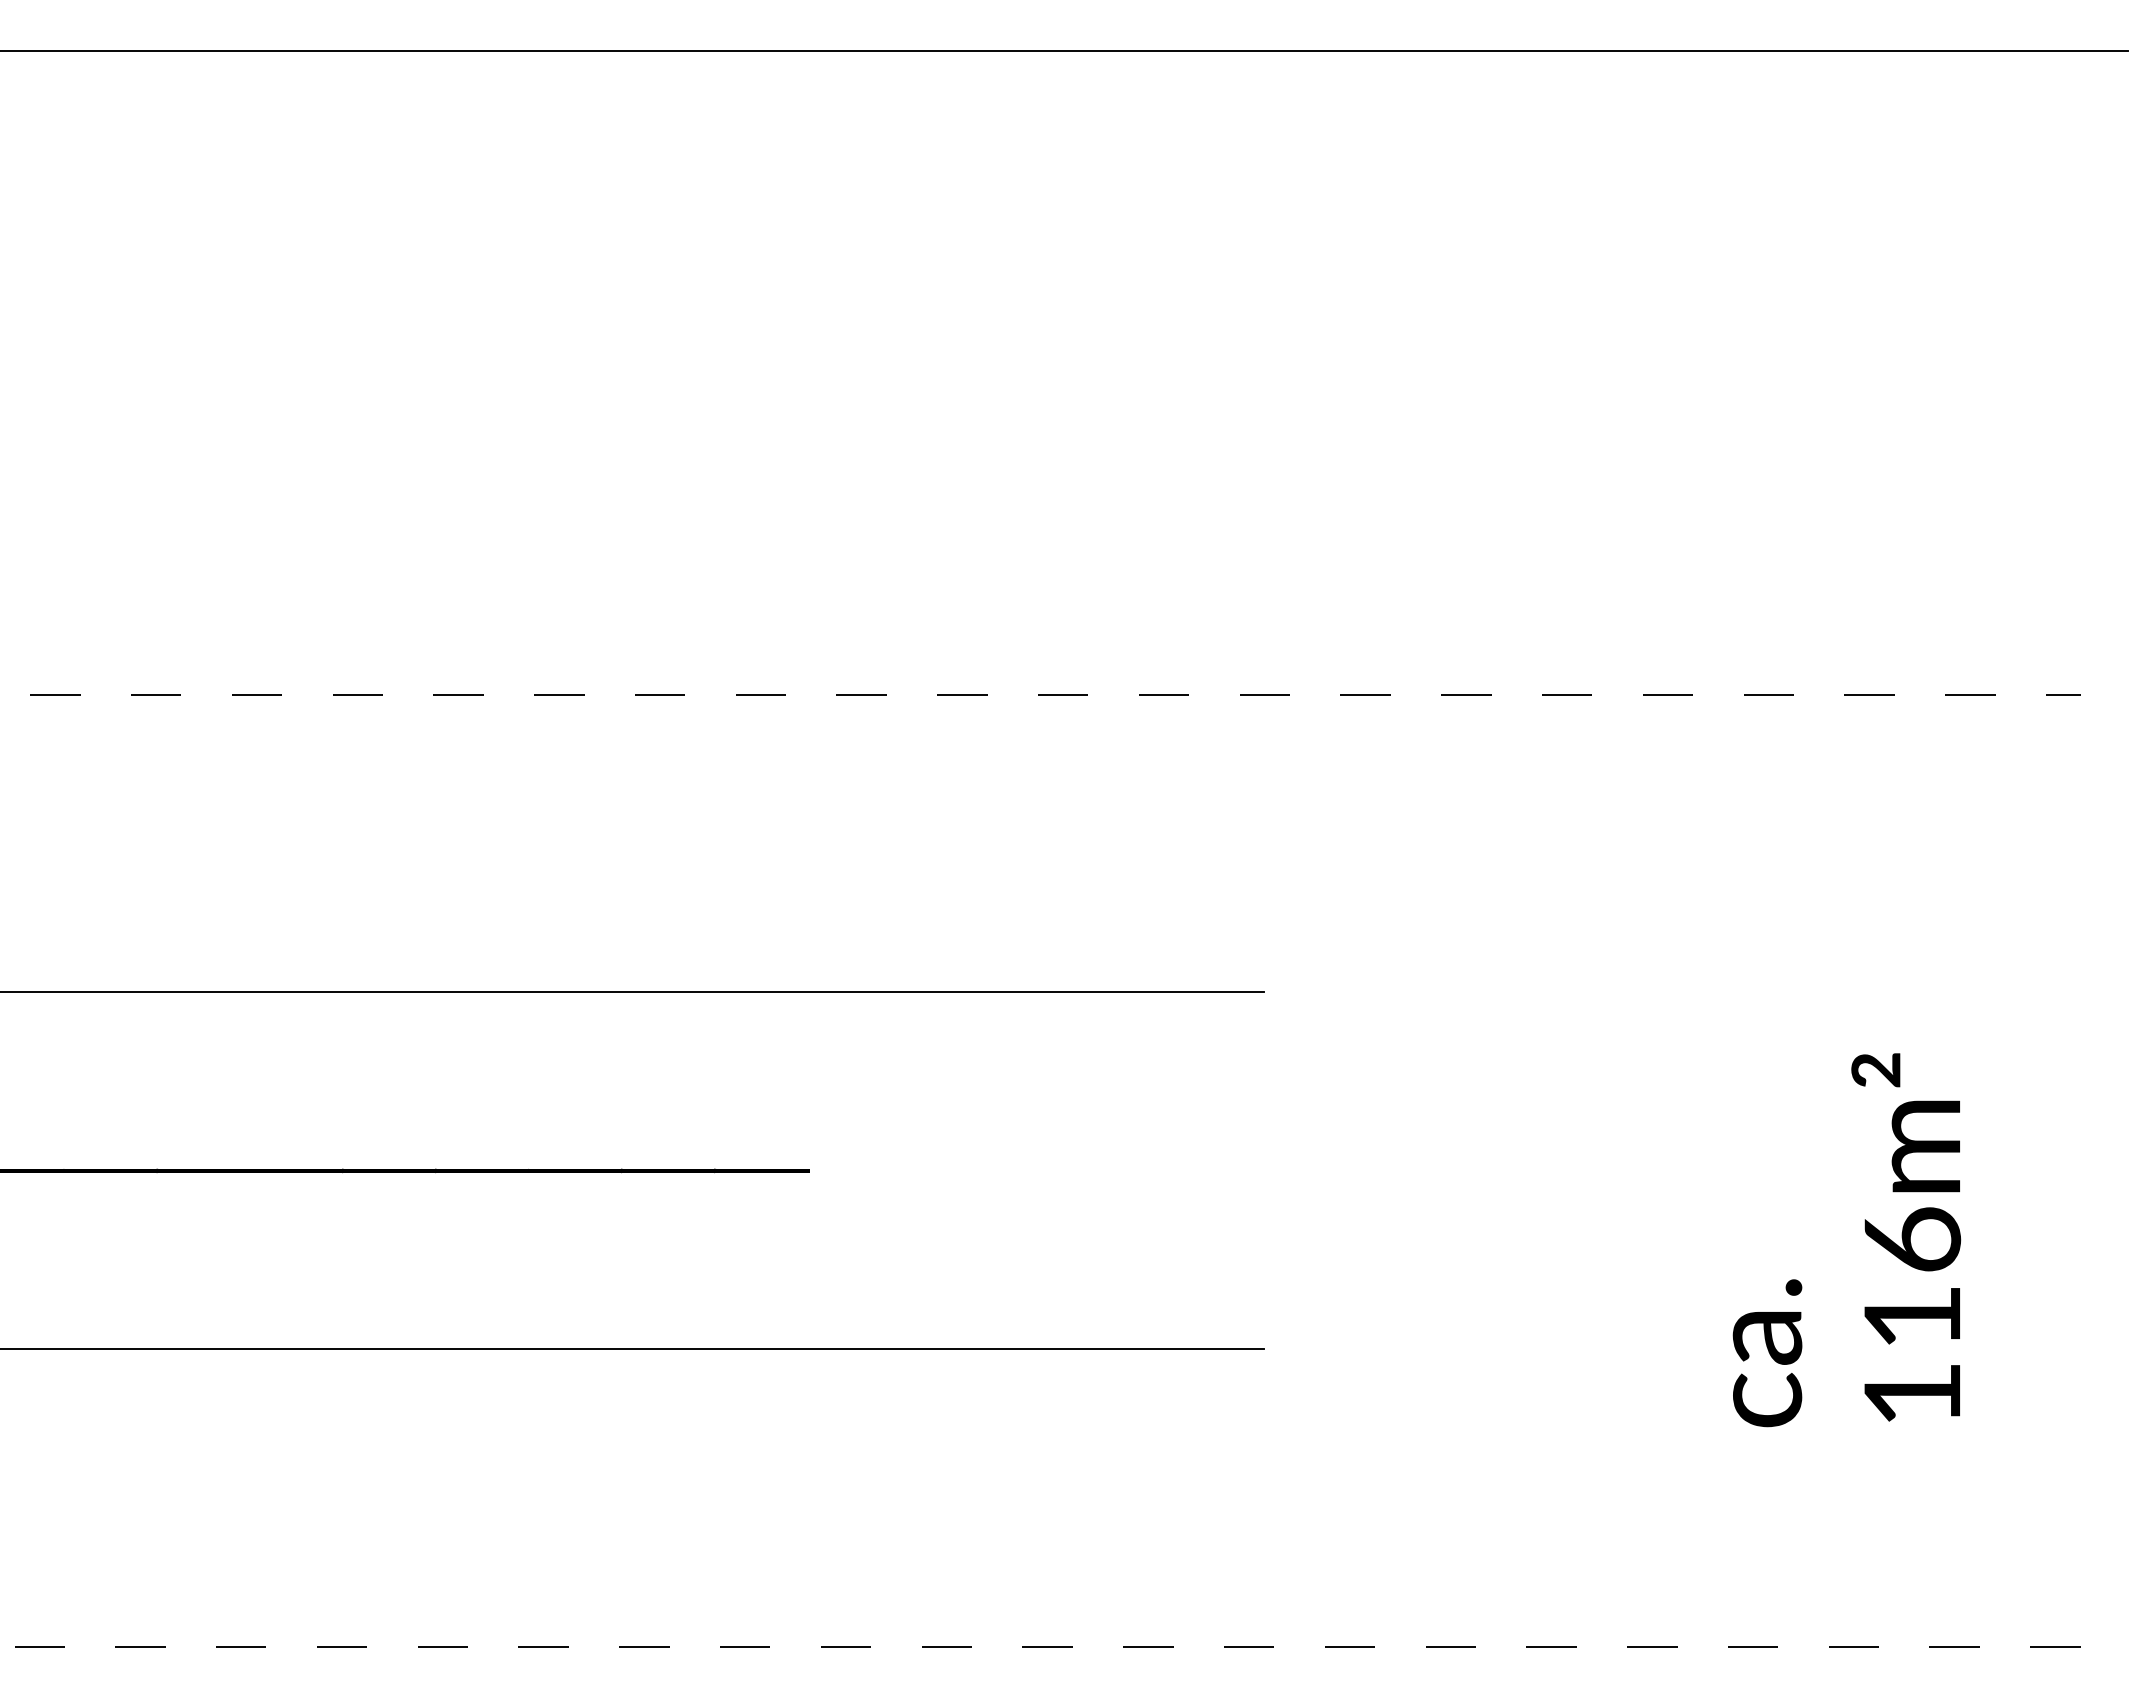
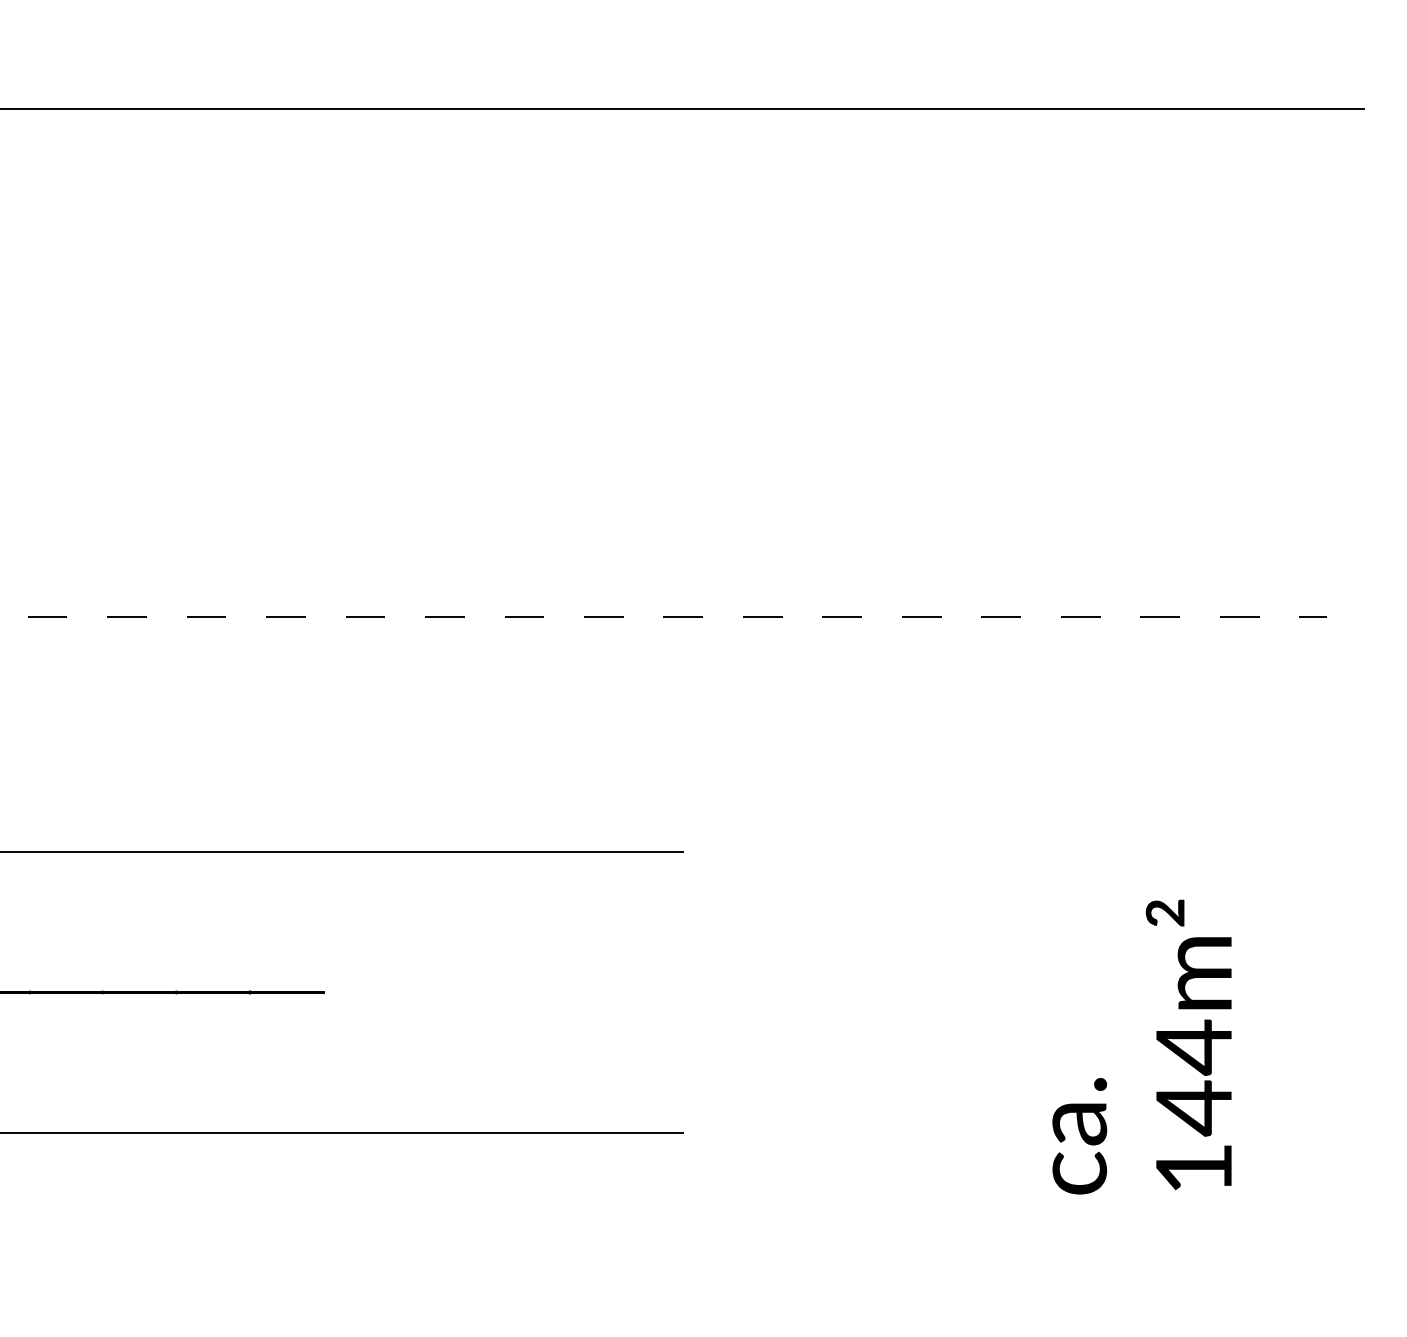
text: (1912, 1279) -> (1194, 1078), 116m² -> 144m²

